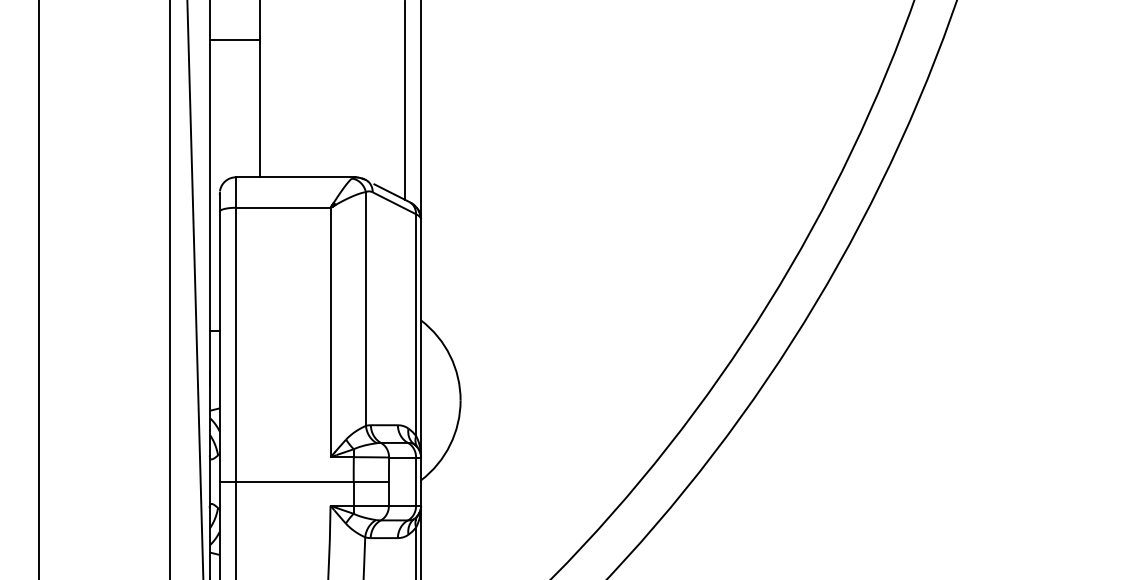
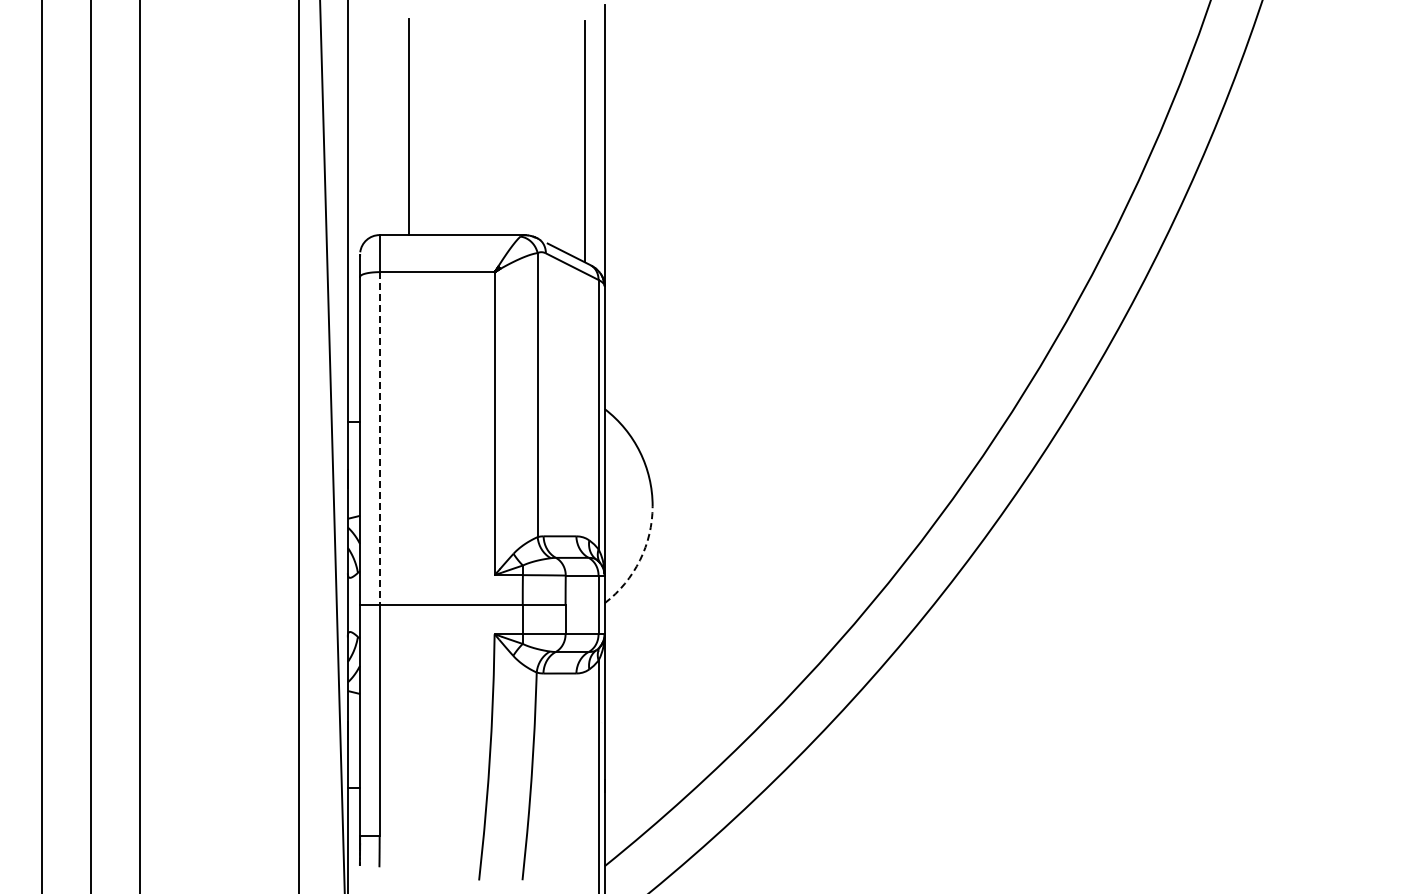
line: (234, 39) -> (378, 67), removed
line: (235, 345) -> (379, 439), solid -> dashed
arc: (450, 445) -> (640, 560), solid -> dashed

